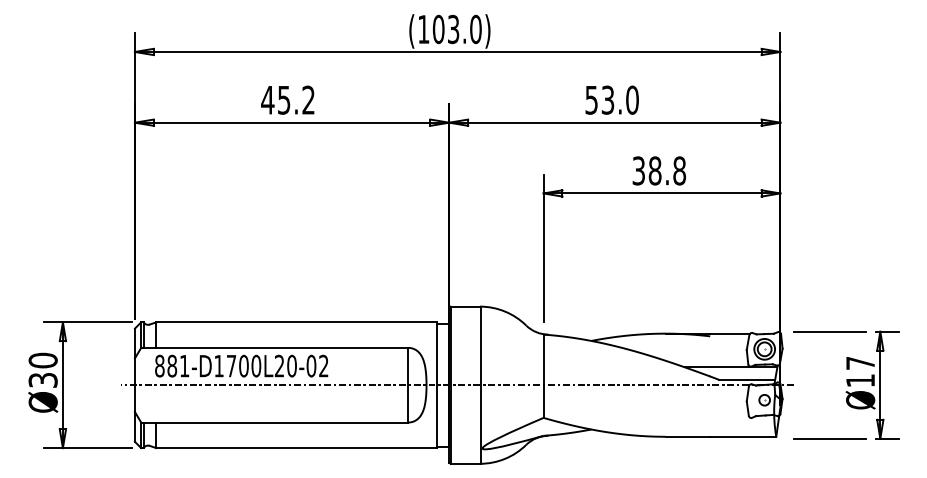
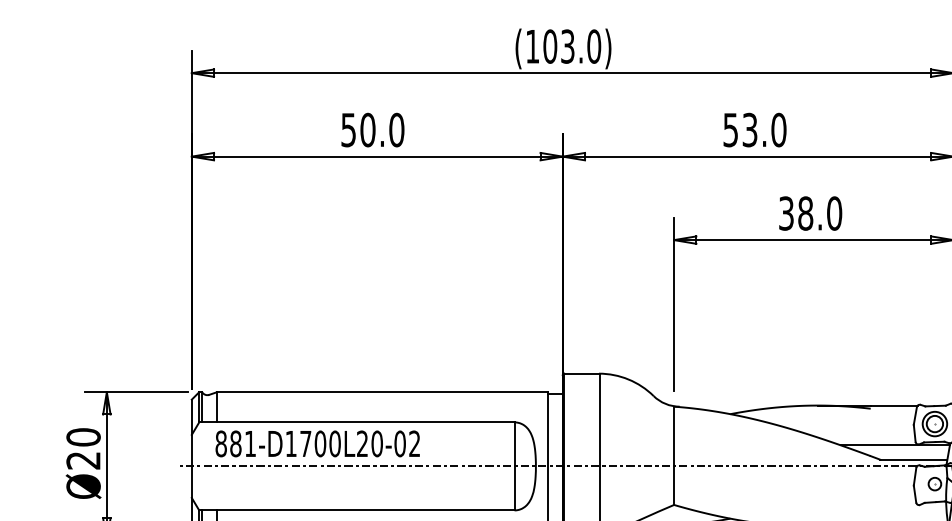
text: (288, 99) -> (373, 129), 45.2 -> 50.0
text: (679, 171) -> (834, 214), 38.8 -> 38.0
text: (42, 380) -> (82, 460), Ø30 -> Ø20

